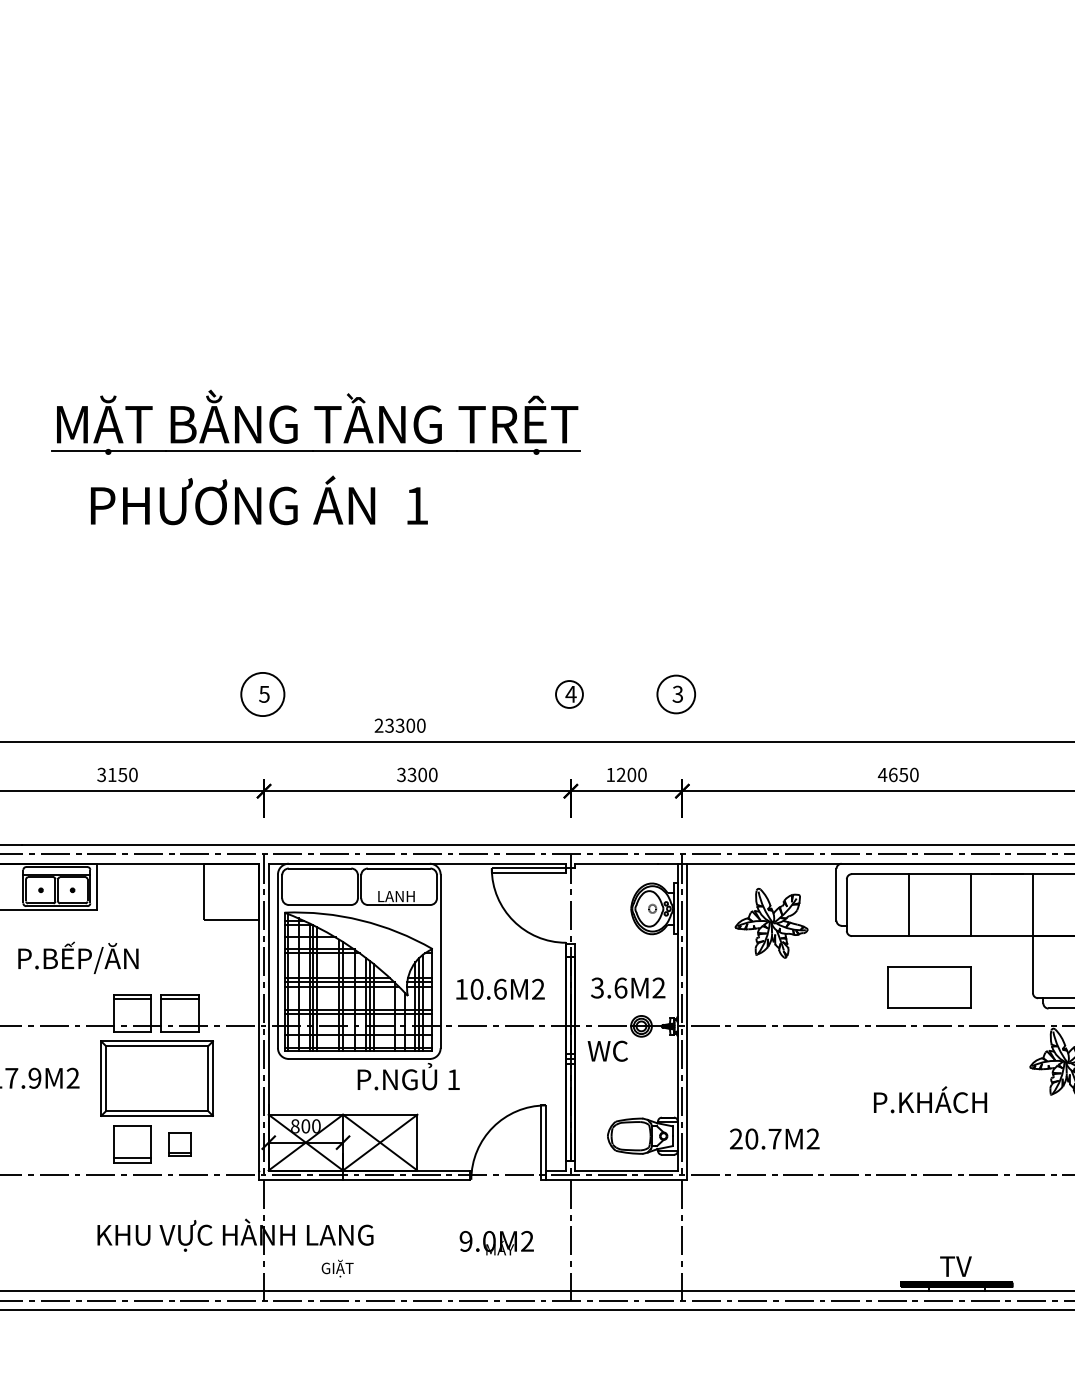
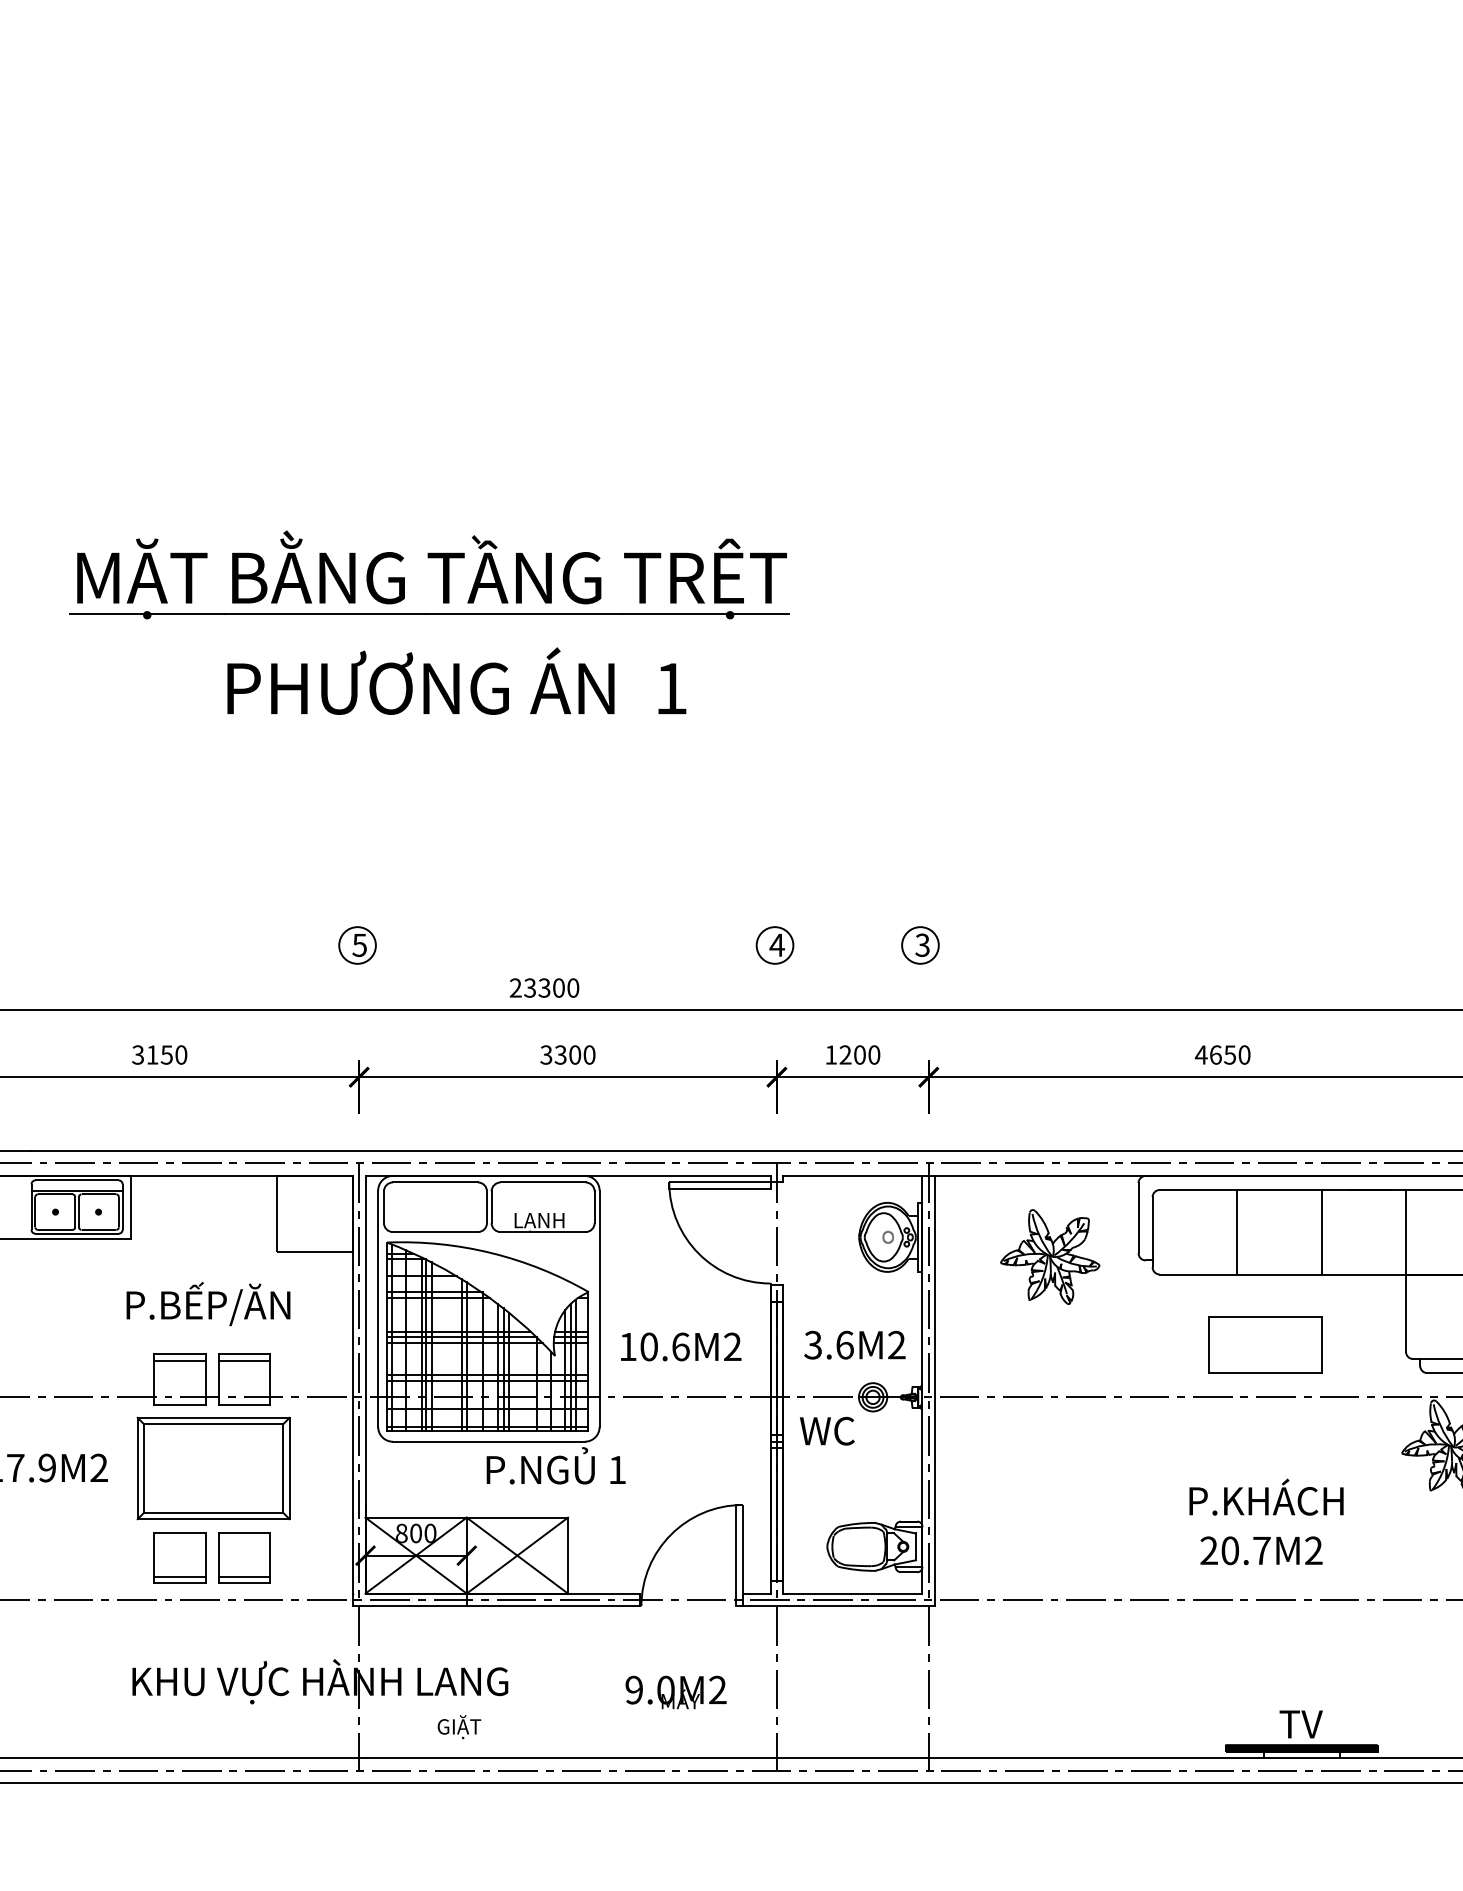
text: (259, 499) -> (456, 680), moved
circle: (262, 694) -> (357, 945), size x0.62
circle: (676, 694) -> (920, 945), size x0.71
text: (78, 958) -> (208, 1304), moved
text: (774, 1138) -> (1261, 1550), moved
part: (179, 1144) -> (244, 1557), size x1.67

